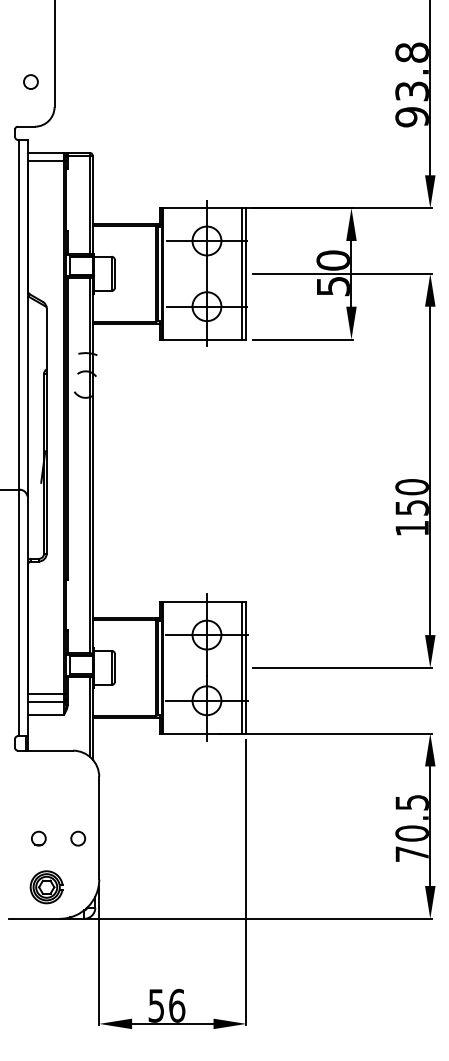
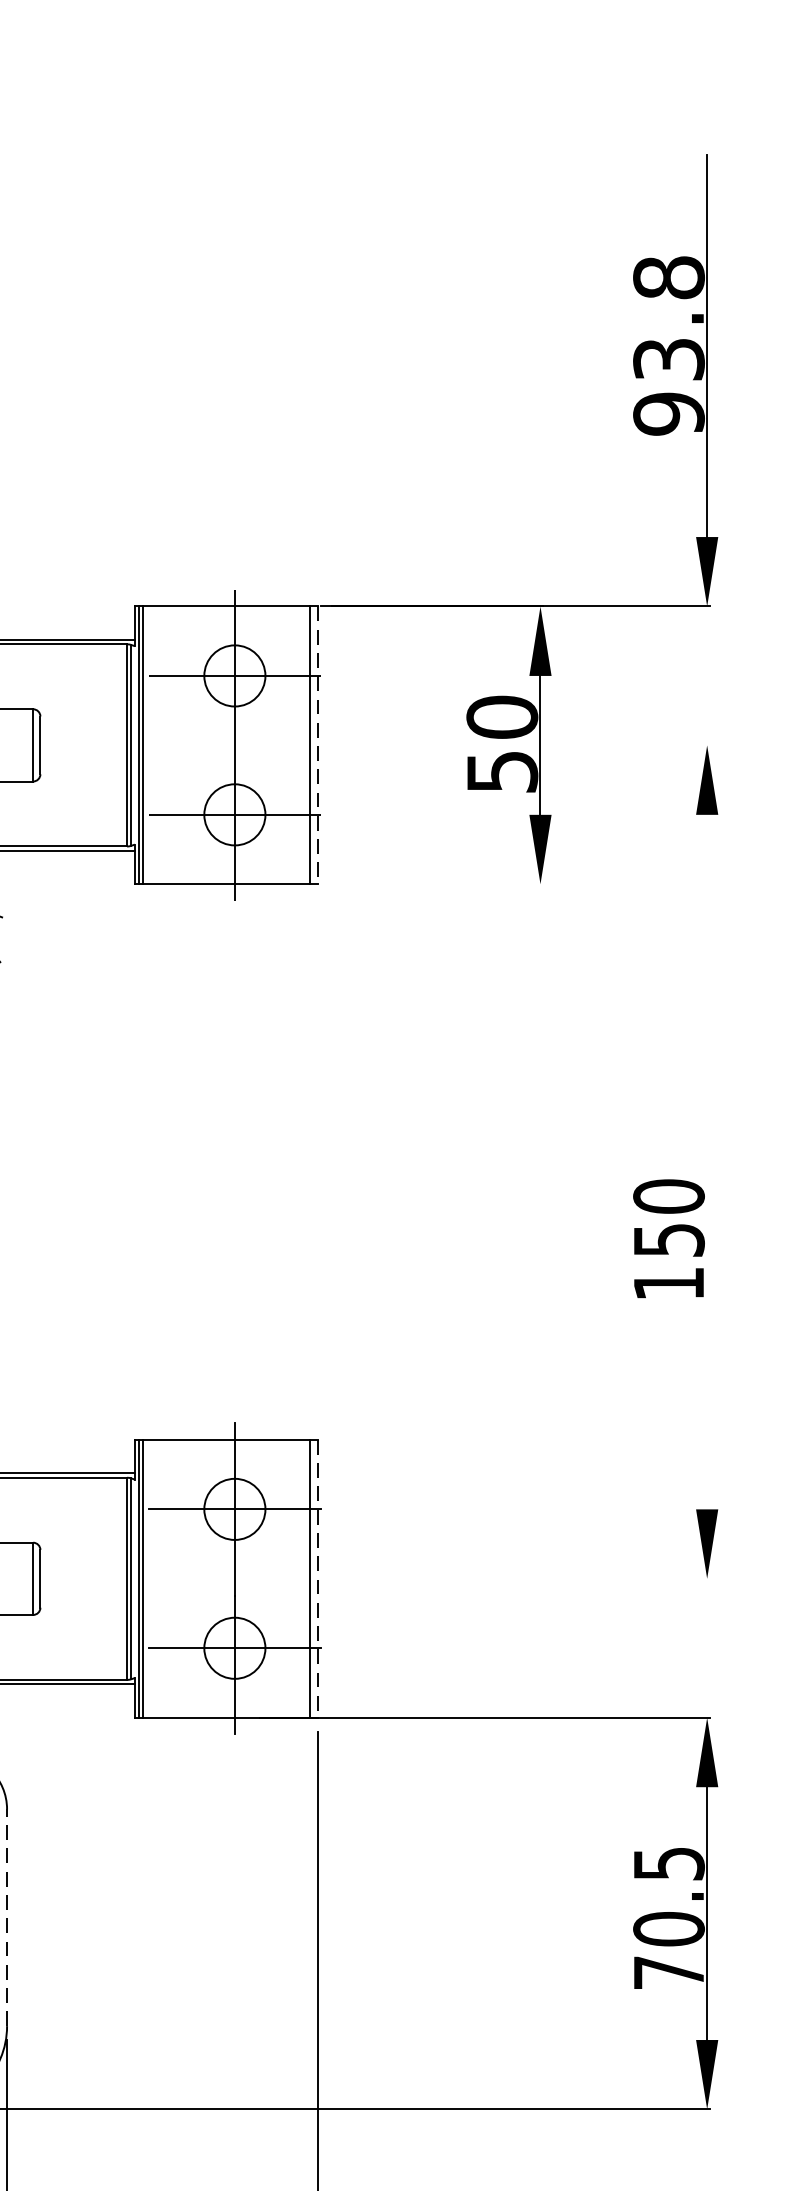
line: (246, 273) -> (318, 744), solid -> dashed
line: (341, 273) -> (519, 744), removed
line: (302, 339) -> (436, 884), removed
line: (430, 470) -> (707, 1161), removed
line: (246, 667) -> (318, 1577), solid -> dashed
line: (341, 667) -> (519, 1577), removed
line: (99, 827) -> (7, 1916), solid -> dashed

